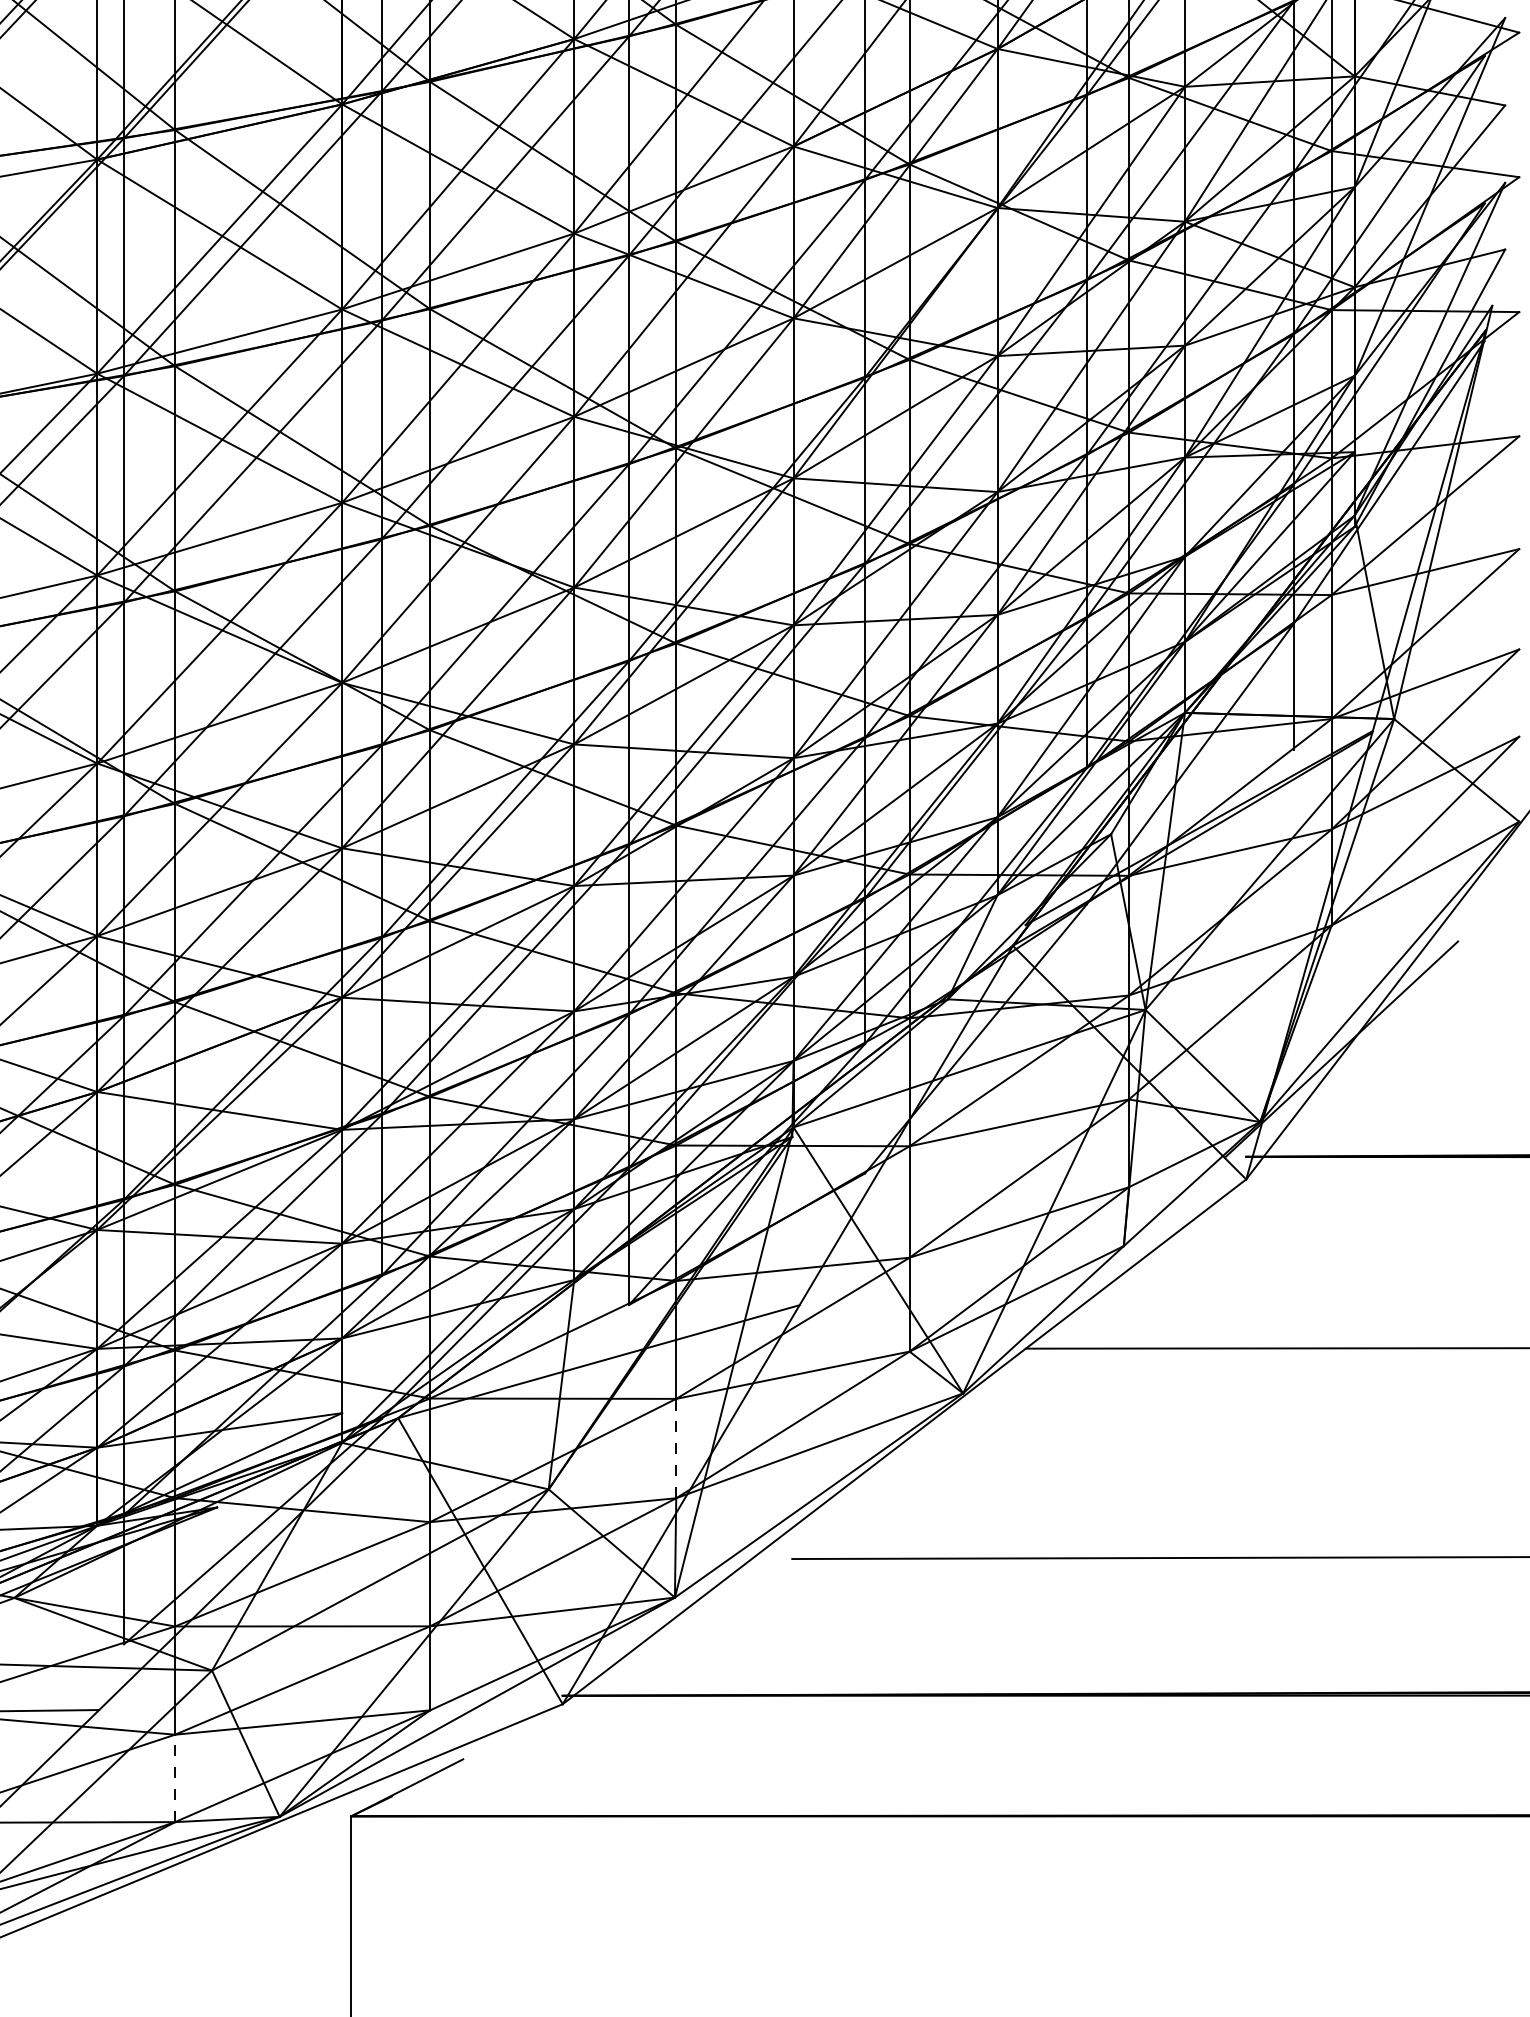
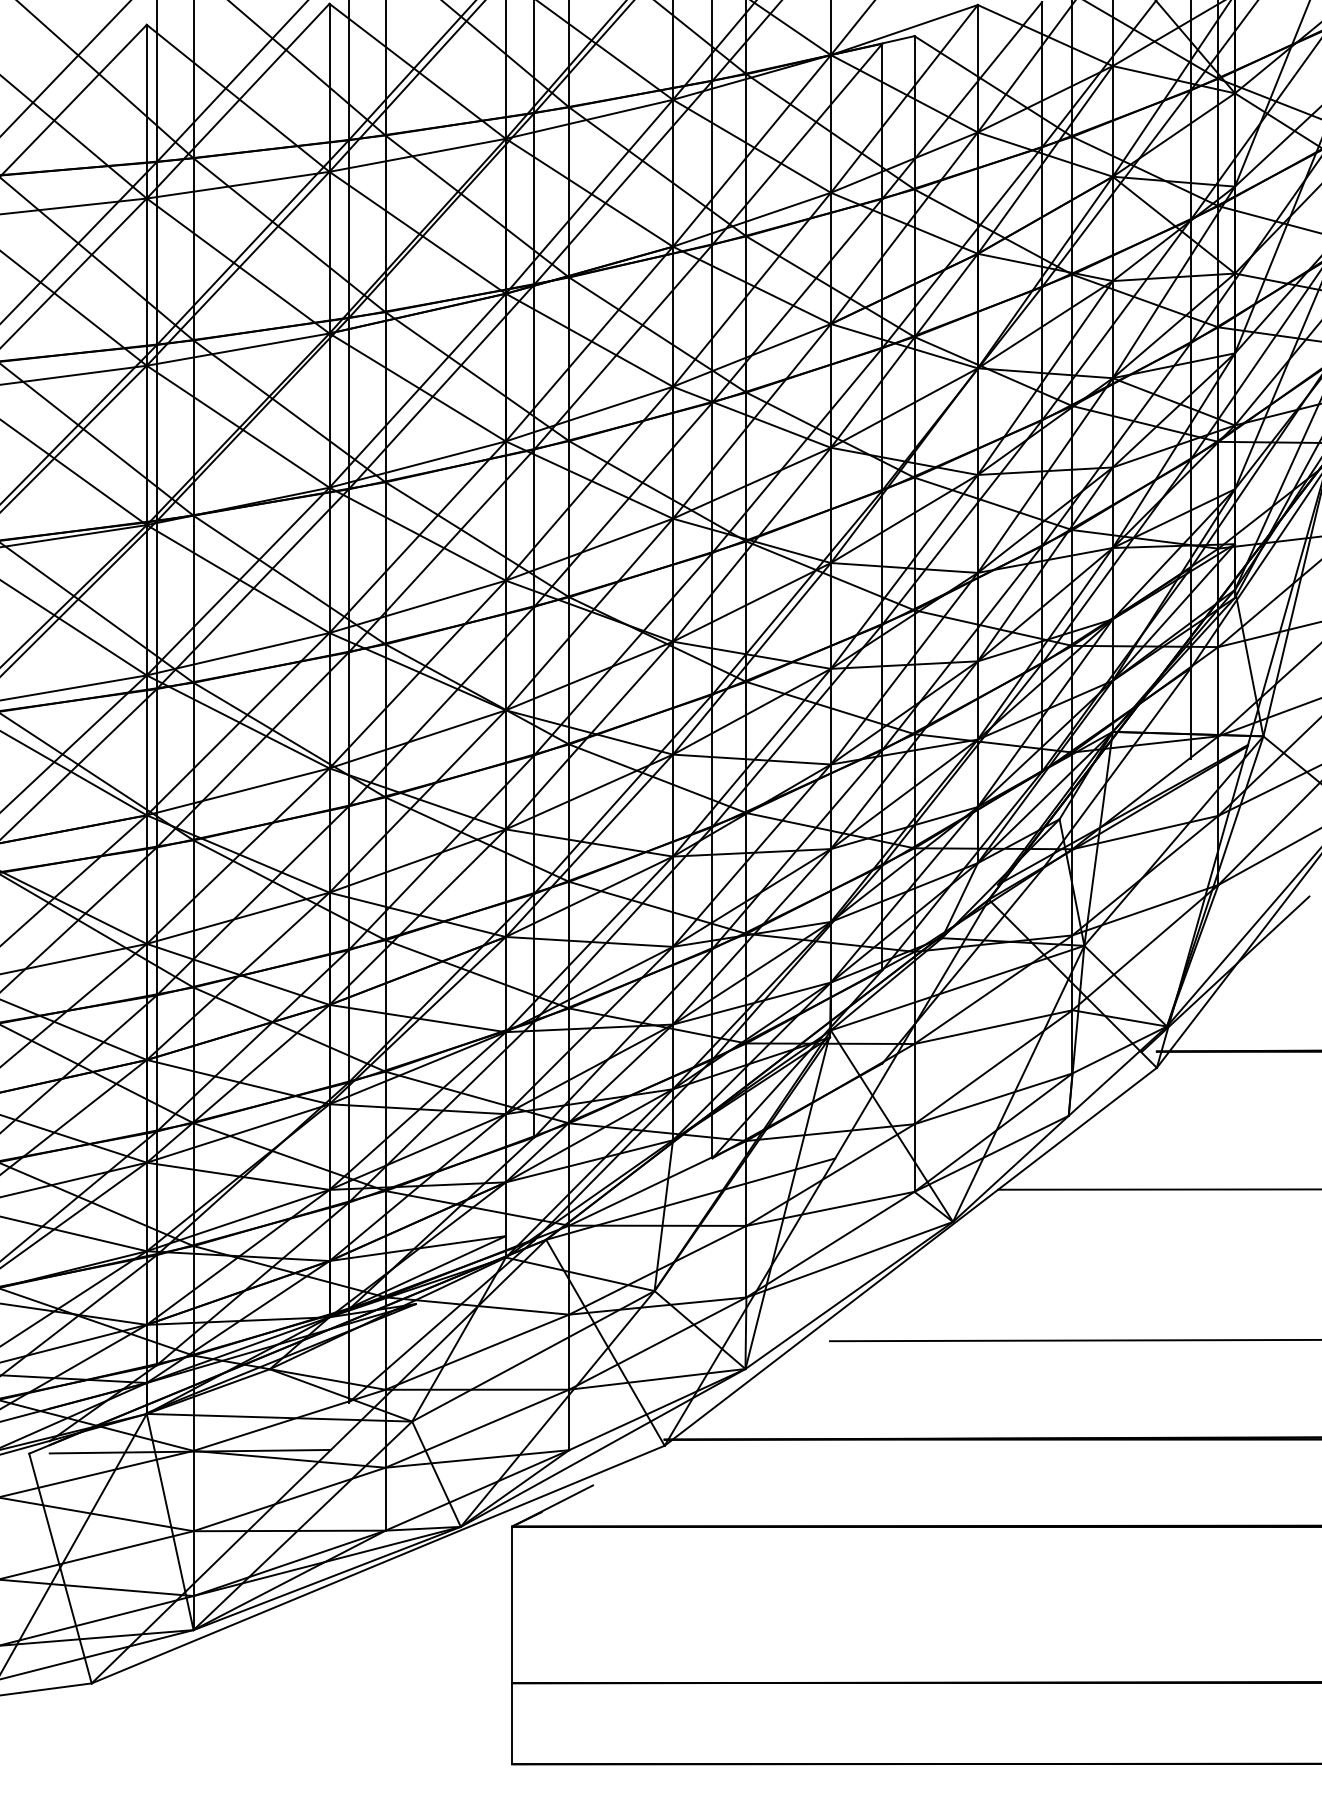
line: (676, 1448) -> (746, 1261), dashed -> solid
line: (175, 1777) -> (385, 1498), dashed -> solid

